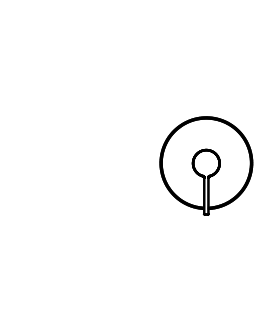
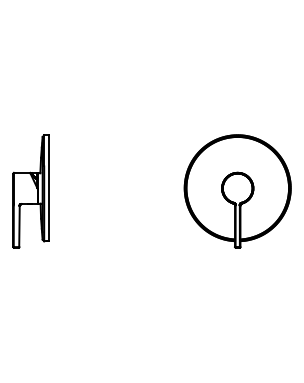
part: (26, 165) -> (30, 190), added

